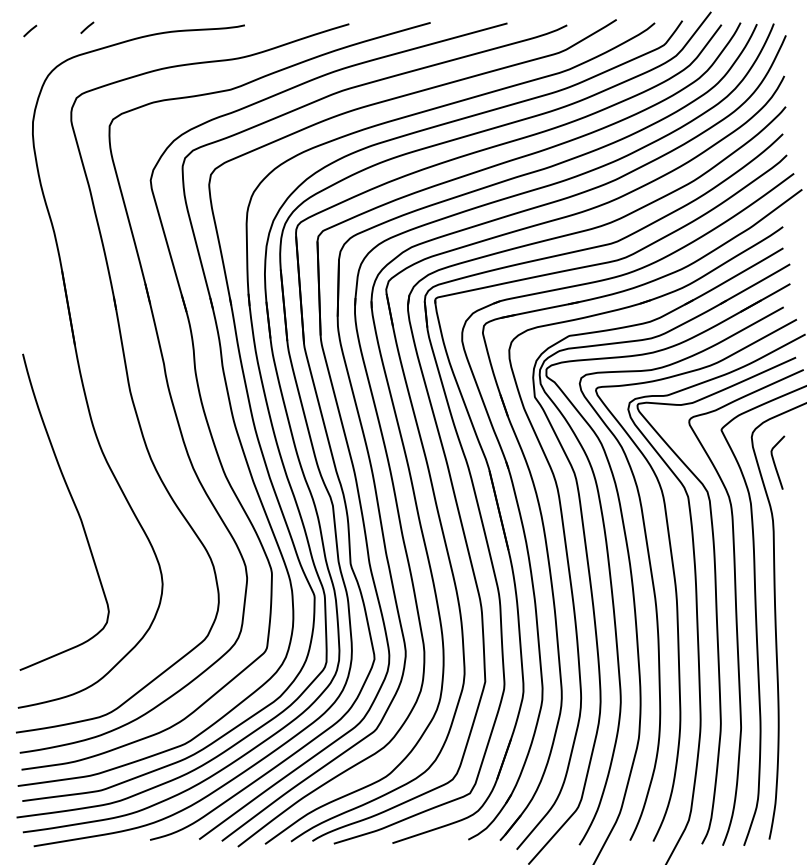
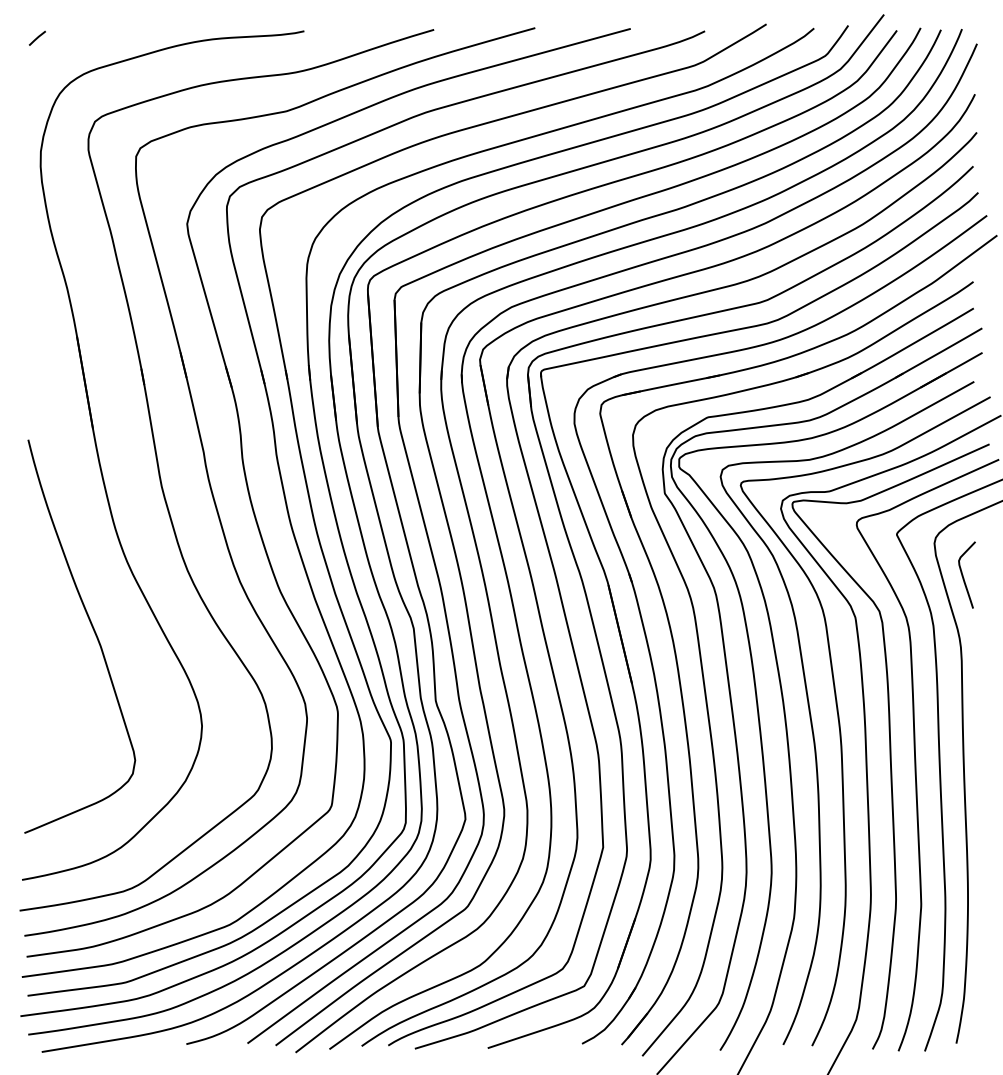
line: (86, 27) -> (107, 33), removed

